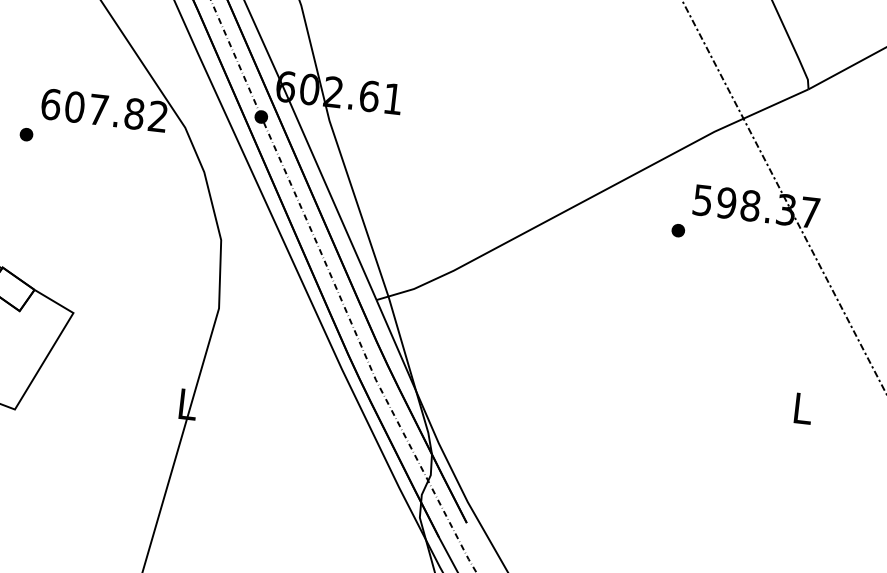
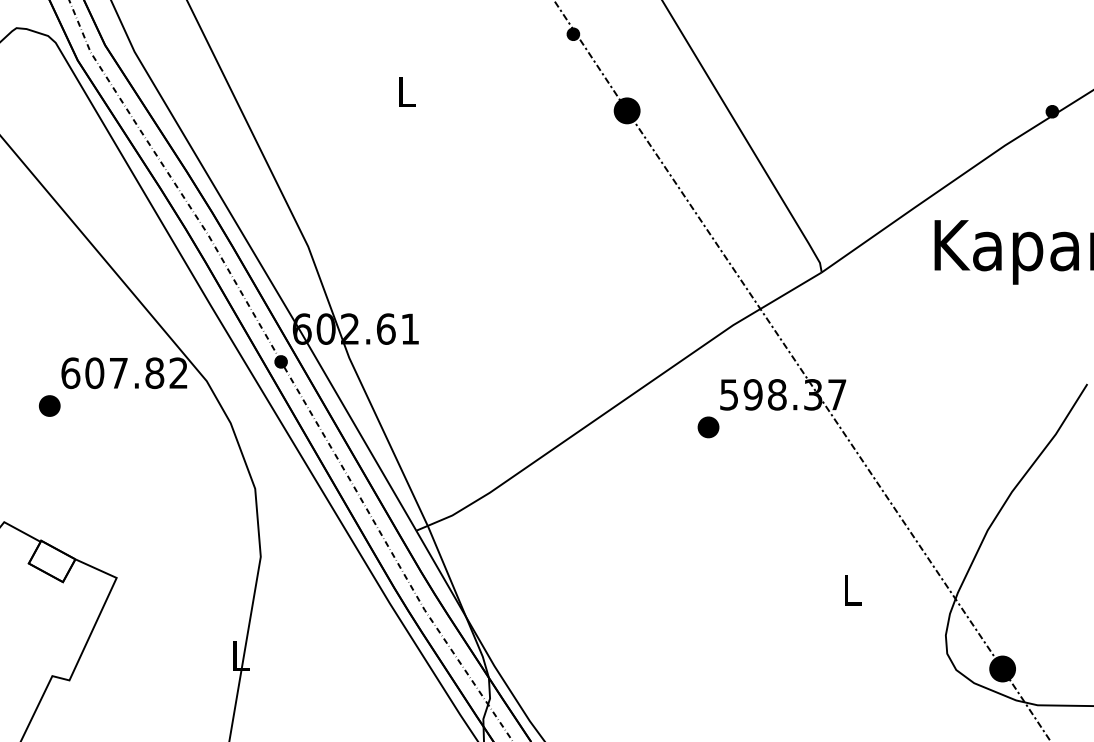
part: (26, 134) -> (49, 405), size x1.6
part: (677, 230) -> (707, 427), size x1.6

